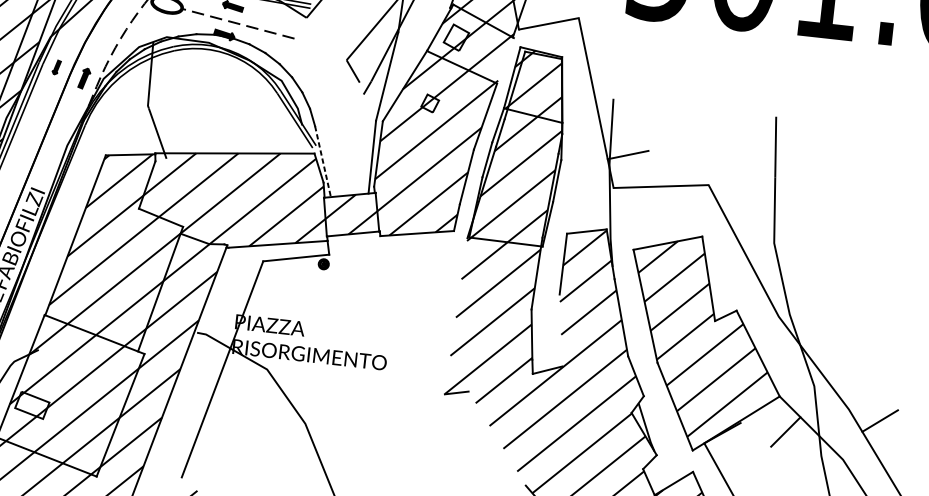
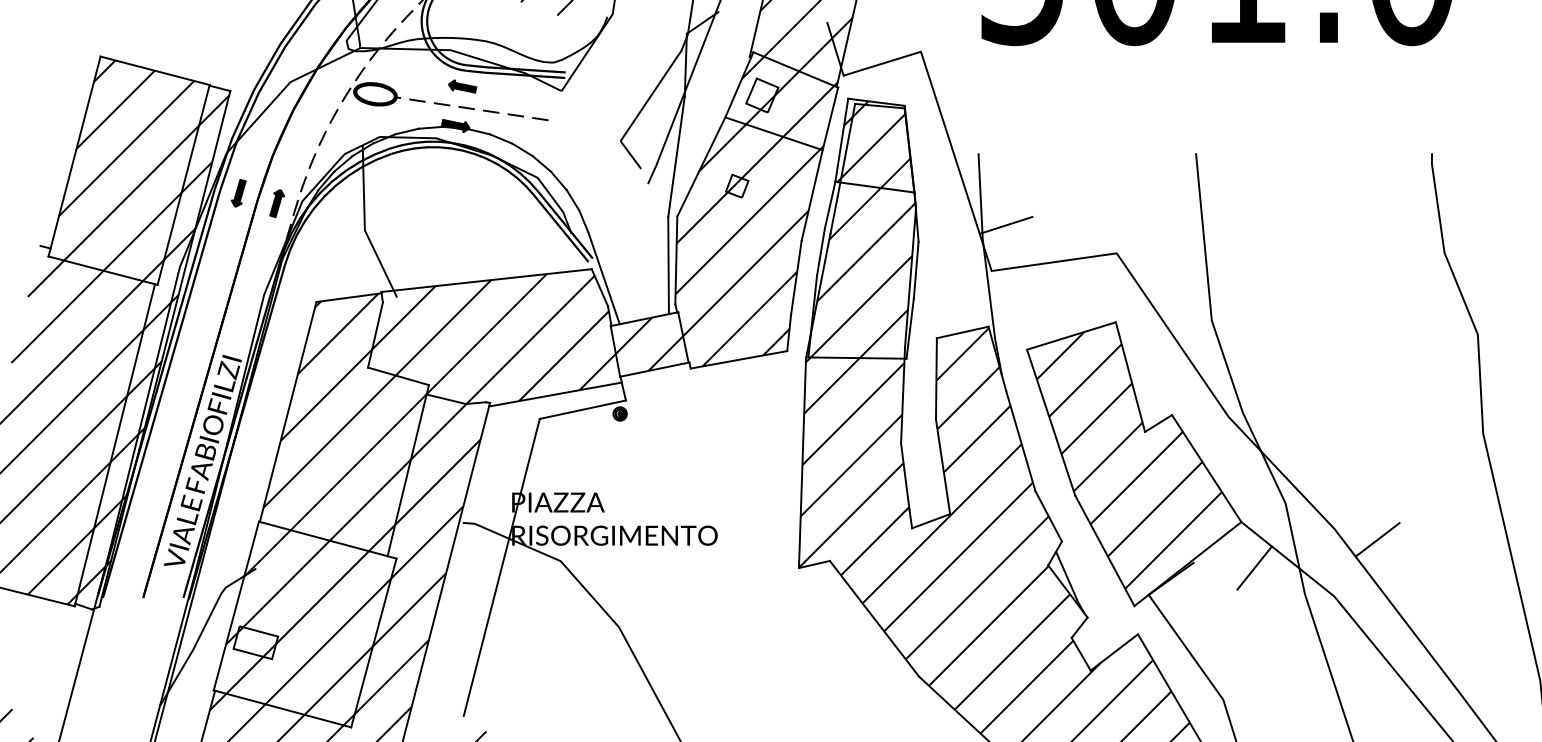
line: (505, 60) -> (830, 118), added
part: (56, 67) -> (238, 192), size x1.43
line: (323, 162) -> (604, 279), dashed -> solid
line: (456, 316) -> (802, 463), added
line: (560, 330) -> (942, 466), added
line: (497, 438) -> (874, 618), added

